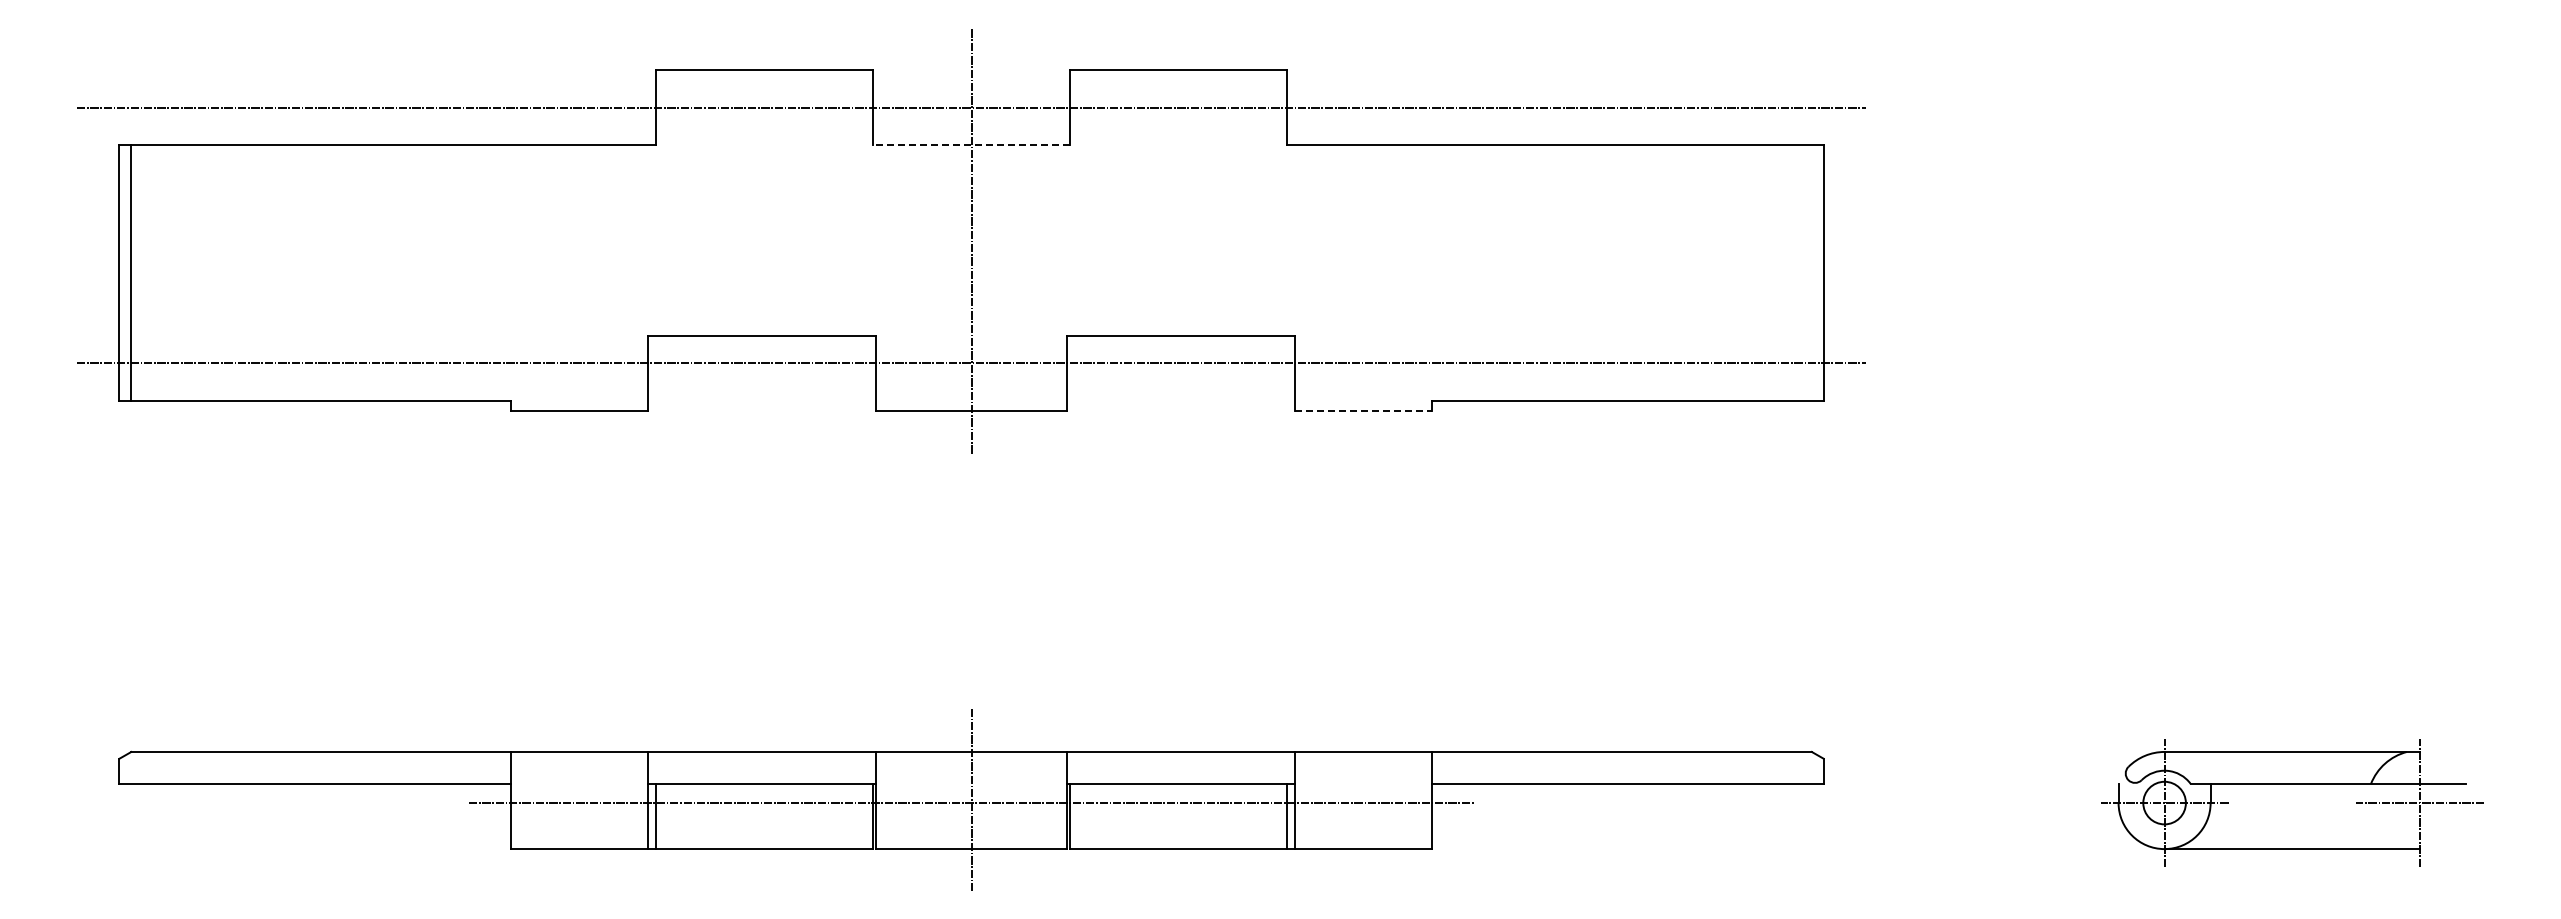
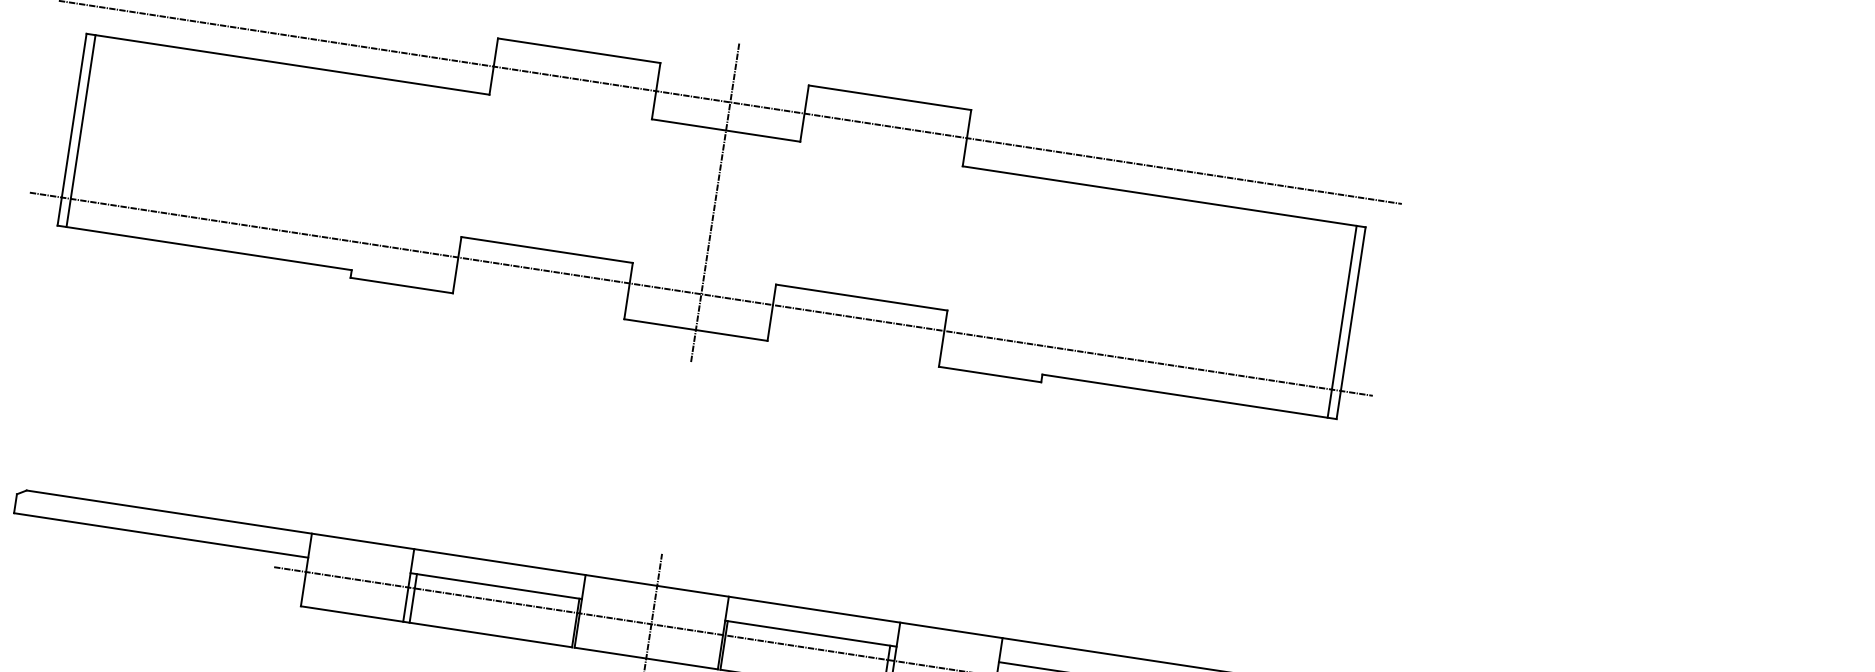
line: (971, 145) -> (726, 130), dashed -> solid
line: (1811, 272) -> (1341, 321), added
line: (1364, 411) -> (990, 374), dashed -> solid

